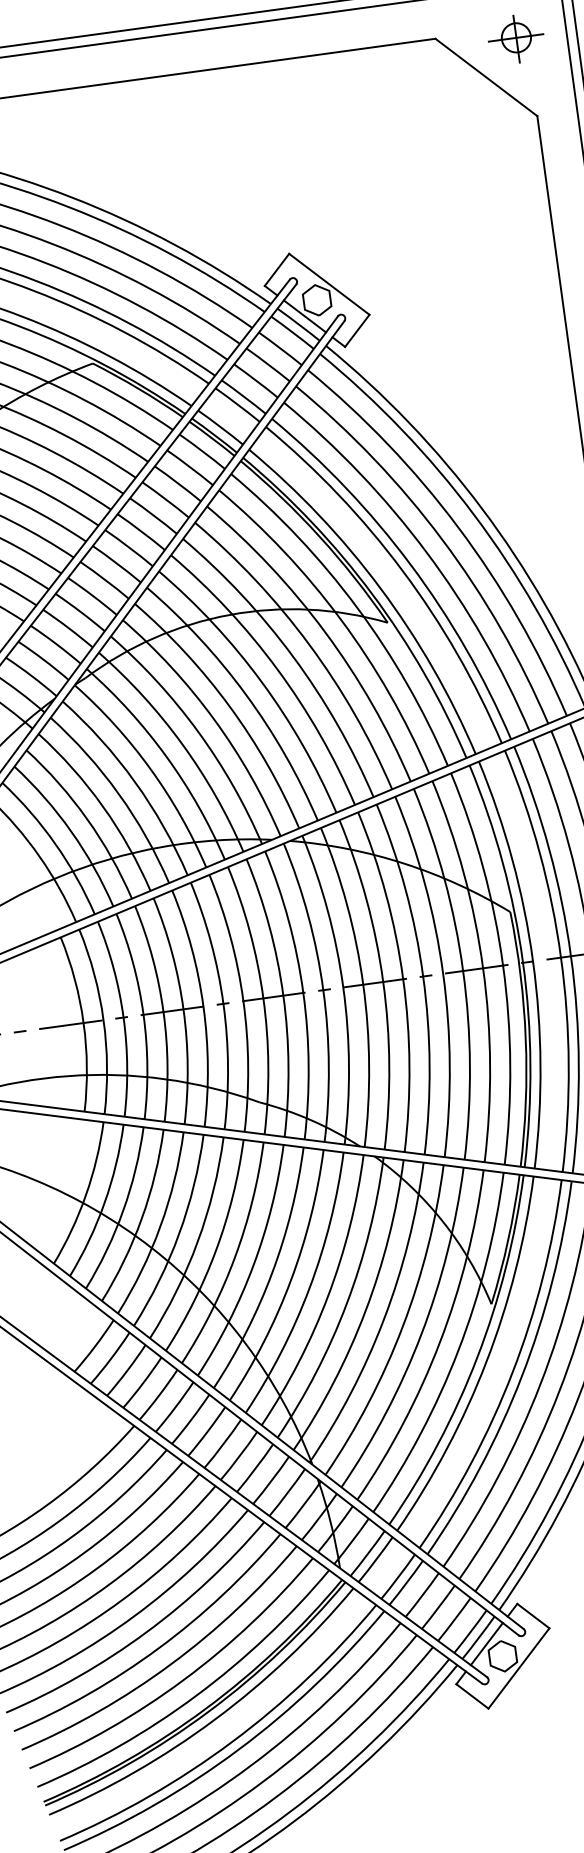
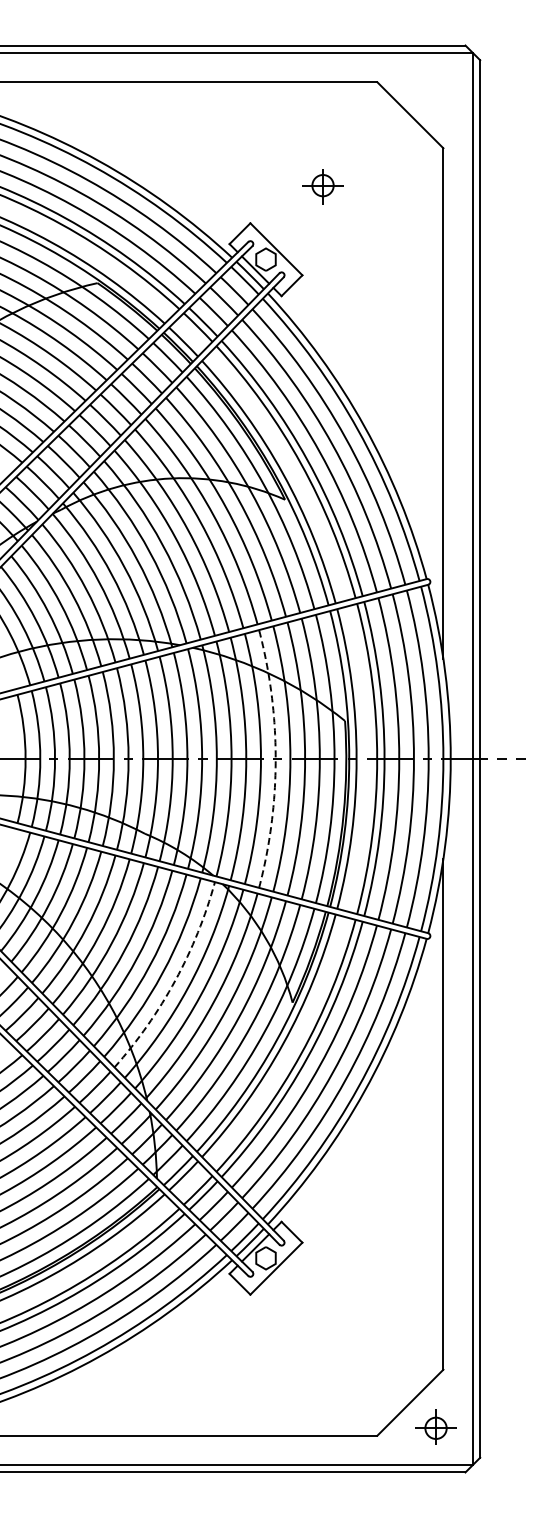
part: (515, 39) -> (322, 186), moved
arc: (423, 977) -> (275, 759), solid -> dashed
arc: (328, 1295) -> (175, 980), solid -> dashed

